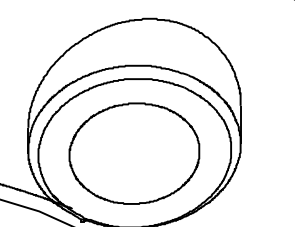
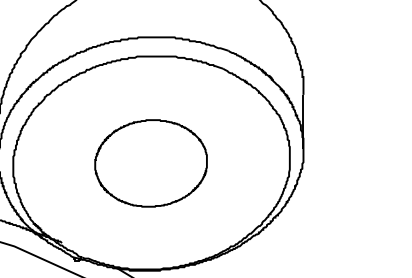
part: (134, 153) -> (151, 163), size x0.6

